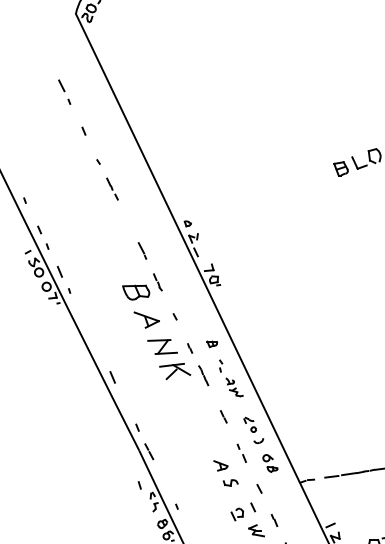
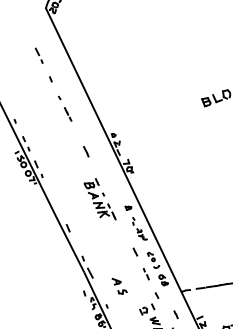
part: (164, 328) -> (99, 198), size x0.6
part: (225, 472) -> (119, 285), moved
part: (273, 520) -> (175, 314), moved

